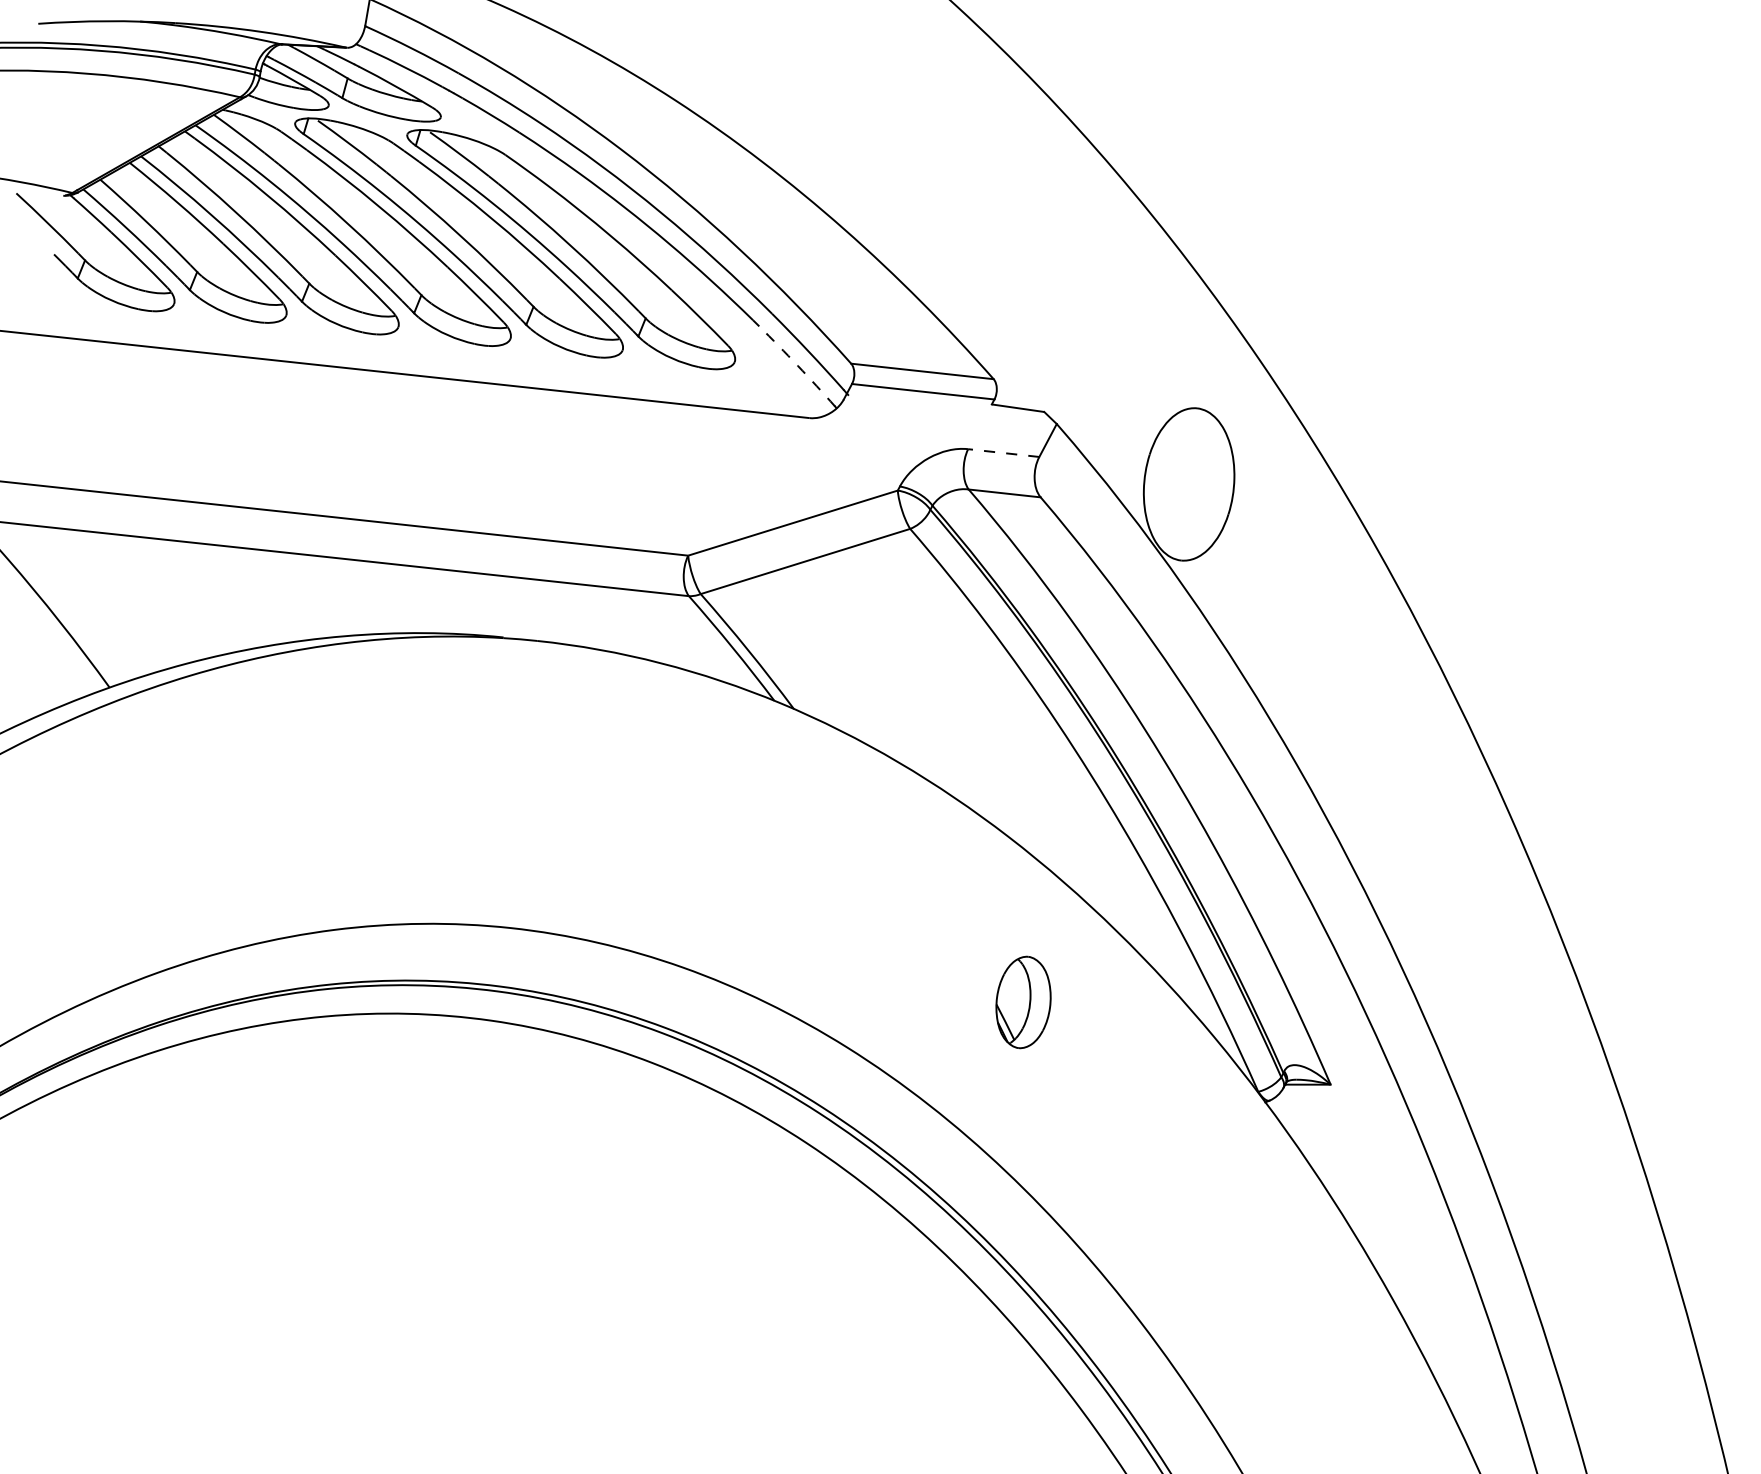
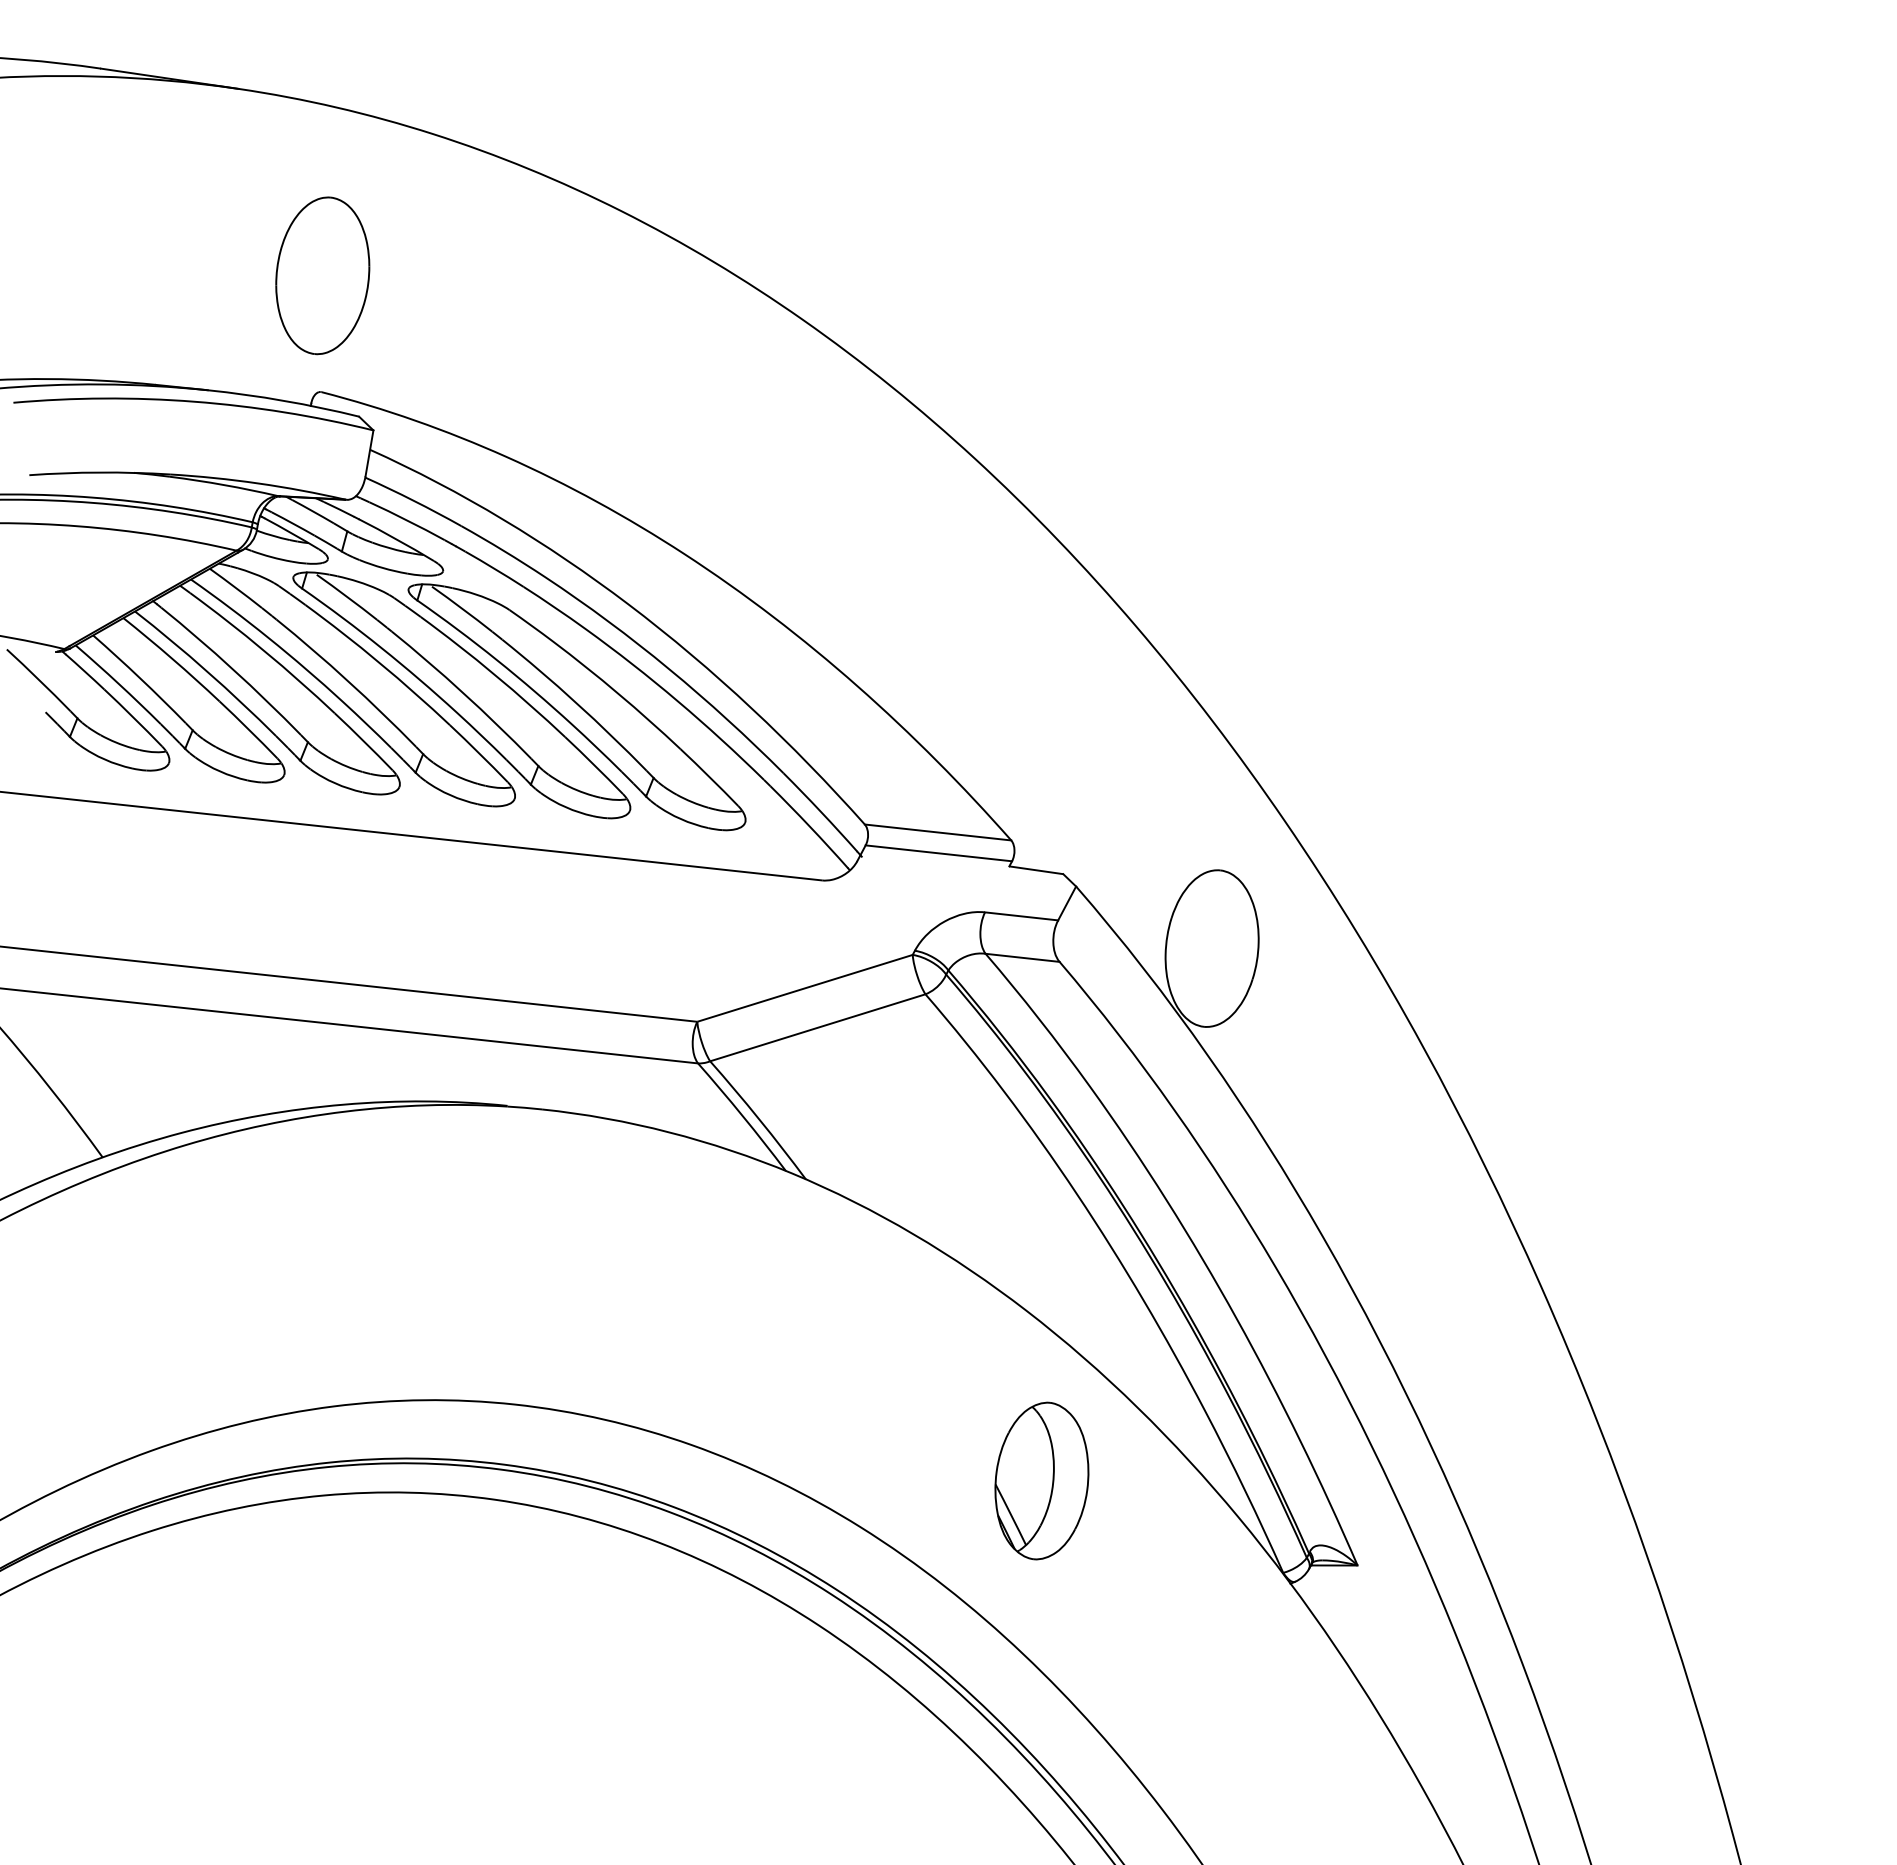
arc: (797, 365) -> (809, 826), dashed -> solid
line: (1003, 453) -> (1021, 916), dashed -> solid
part: (1023, 1001) -> (1041, 1480), size x1.67

